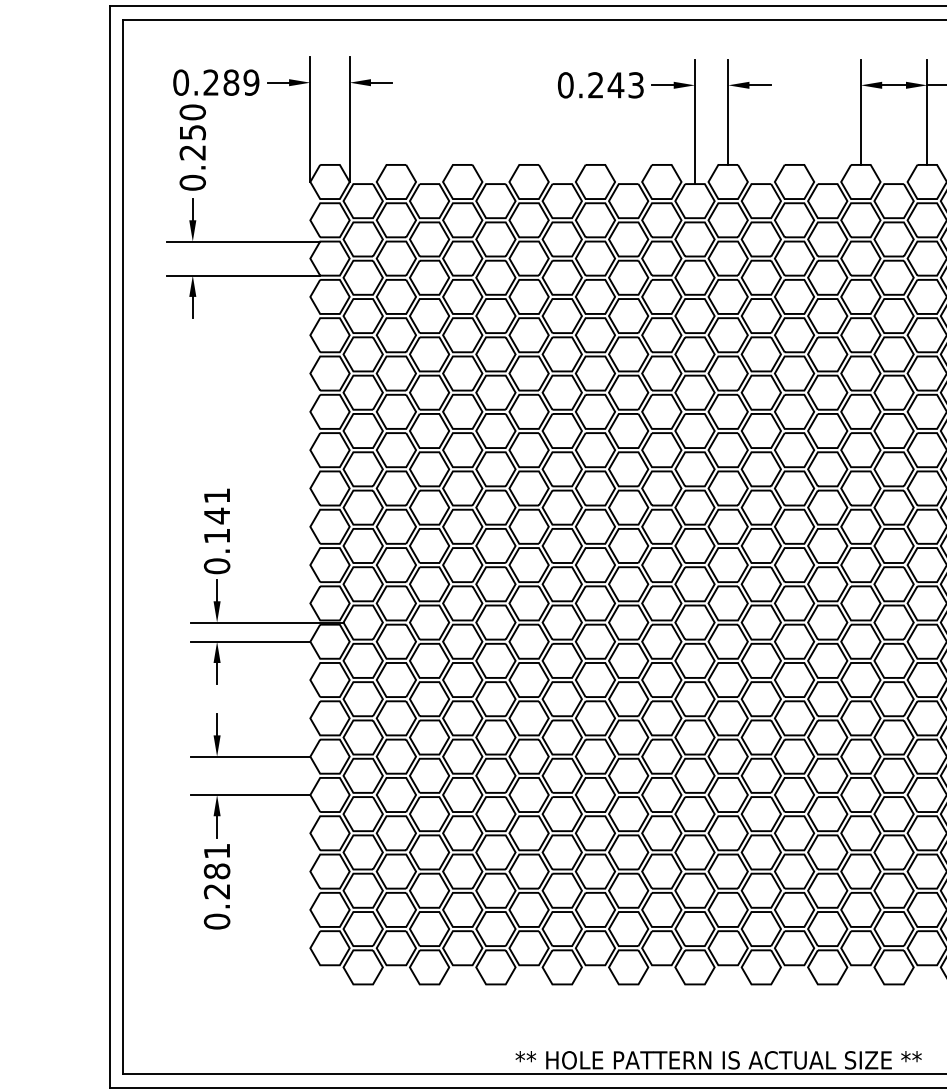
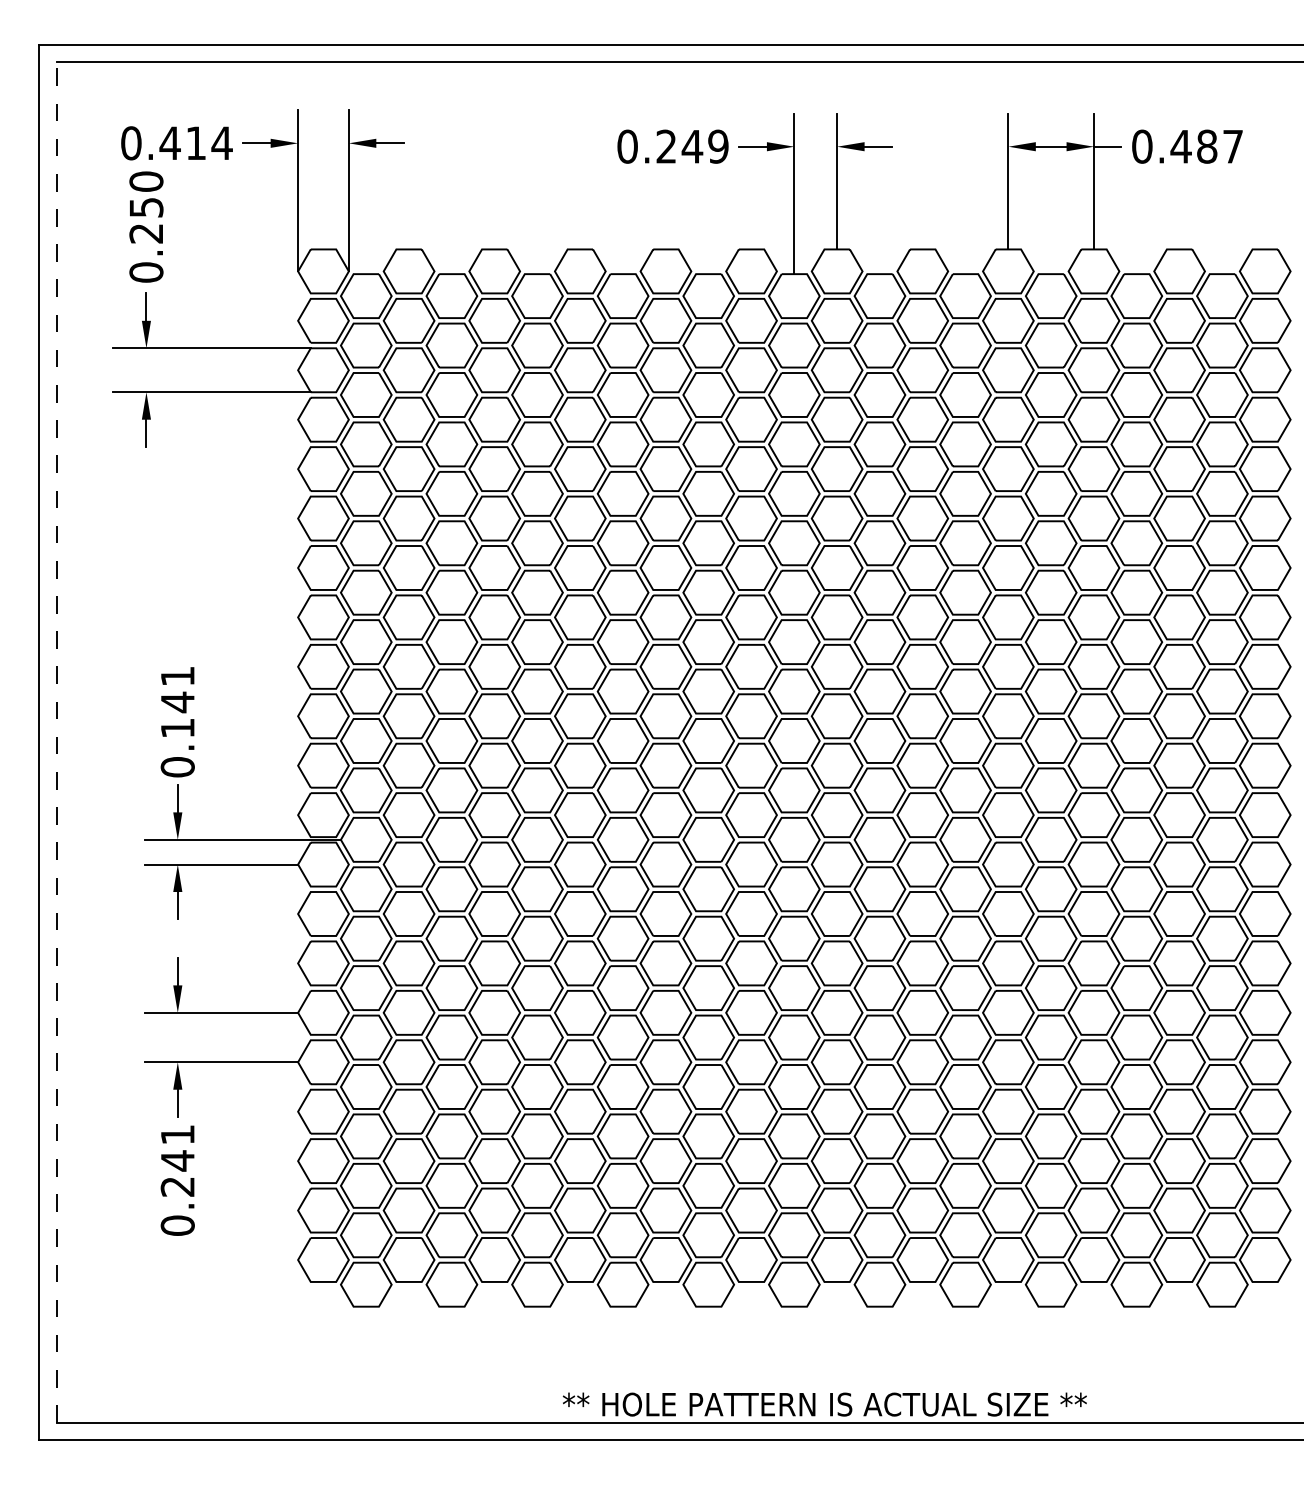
text: (230, 82) -> (195, 143), 0.289 -> 0.414
text: (636, 85) -> (718, 146), 0.243 -> 0.249
line: (123, 547) -> (56, 742), solid -> dashed
text: (216, 871) -> (177, 1160), 0.281 -> 0.241

